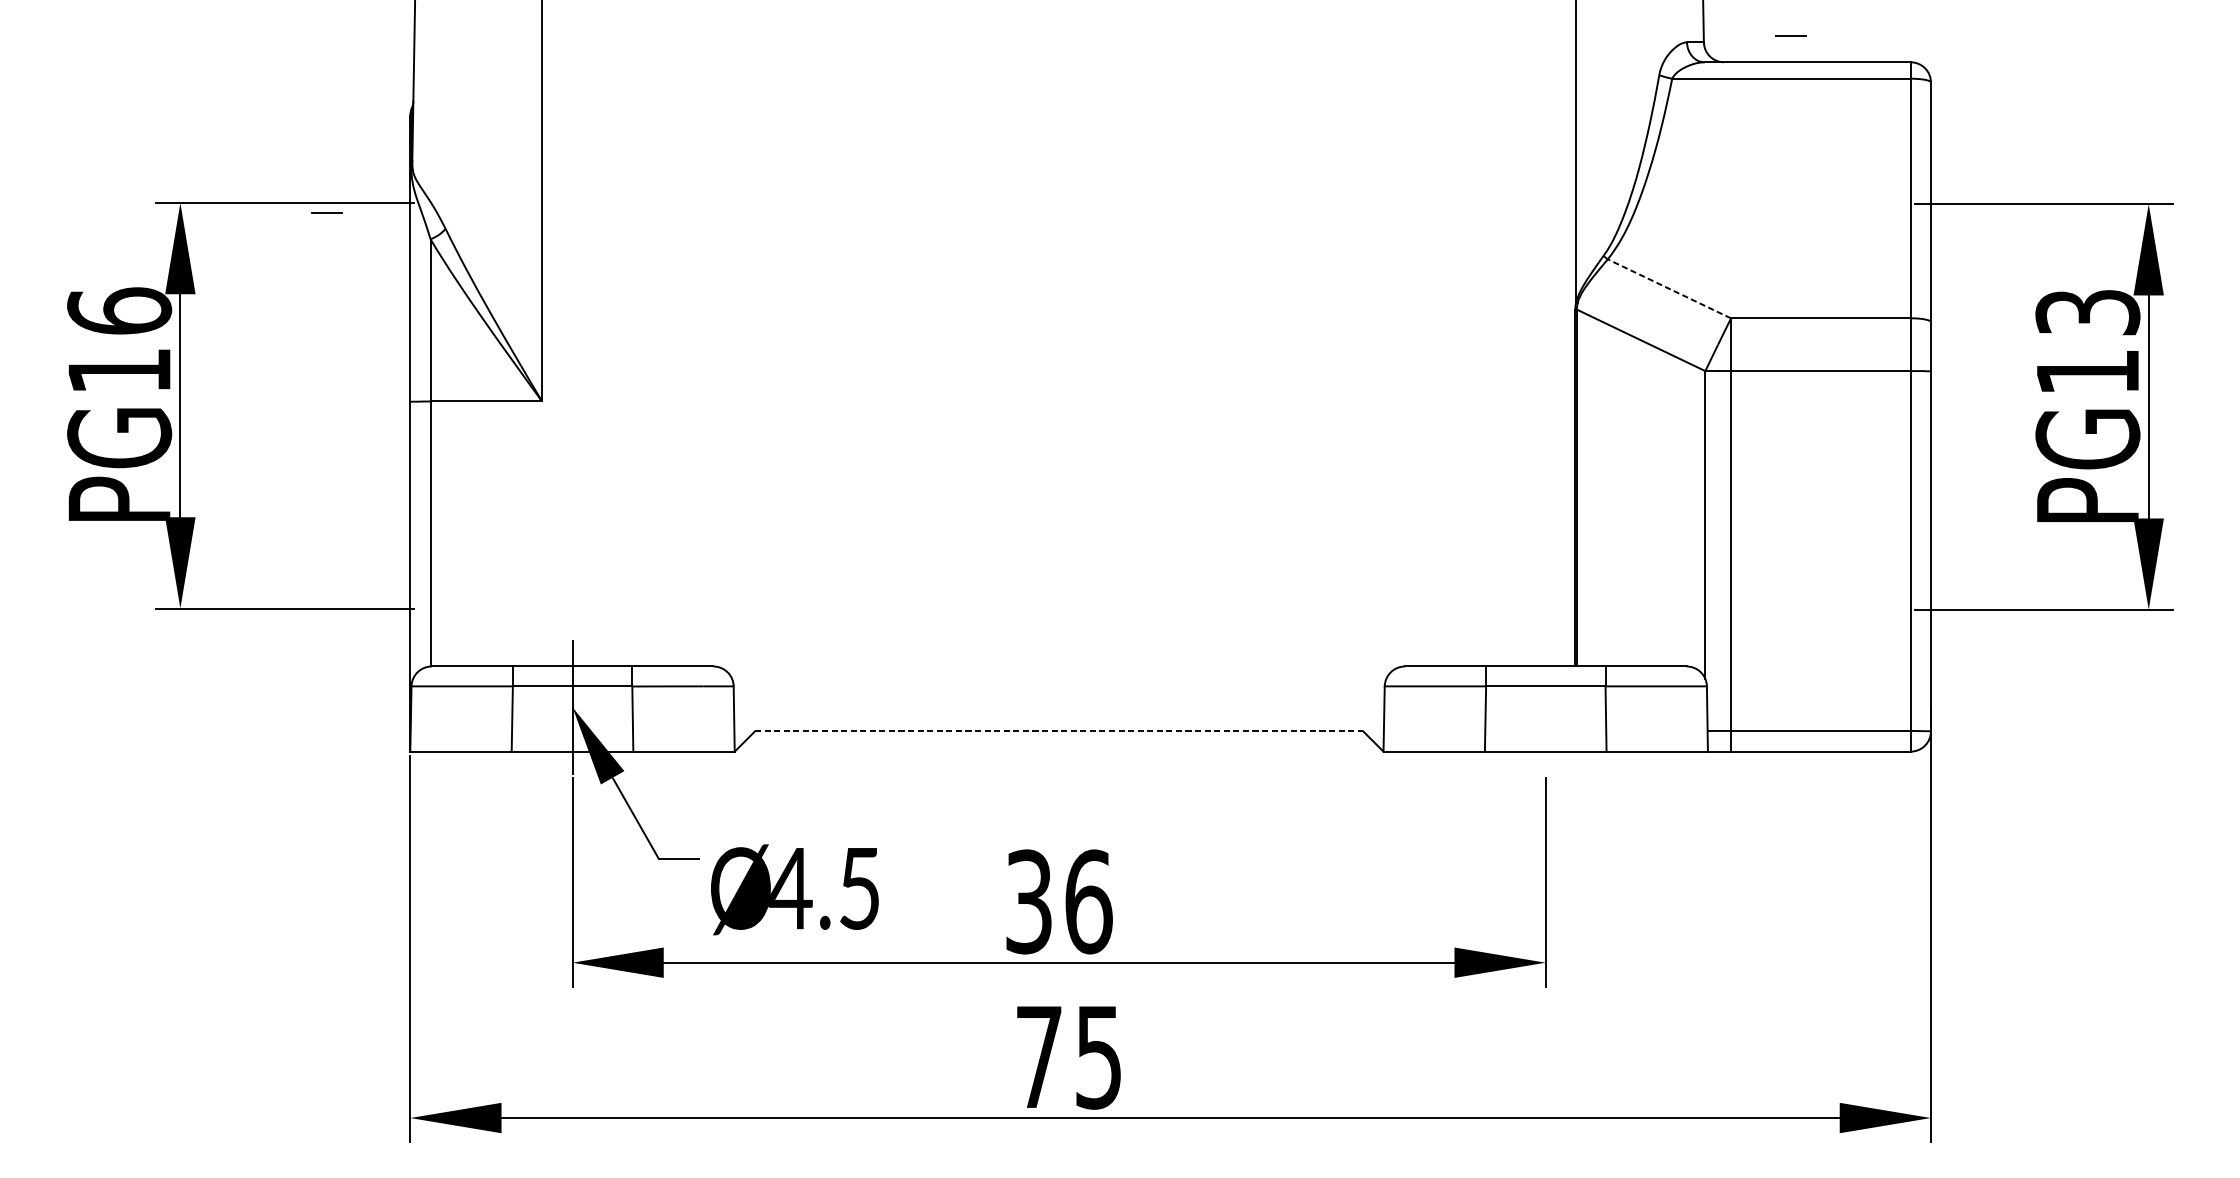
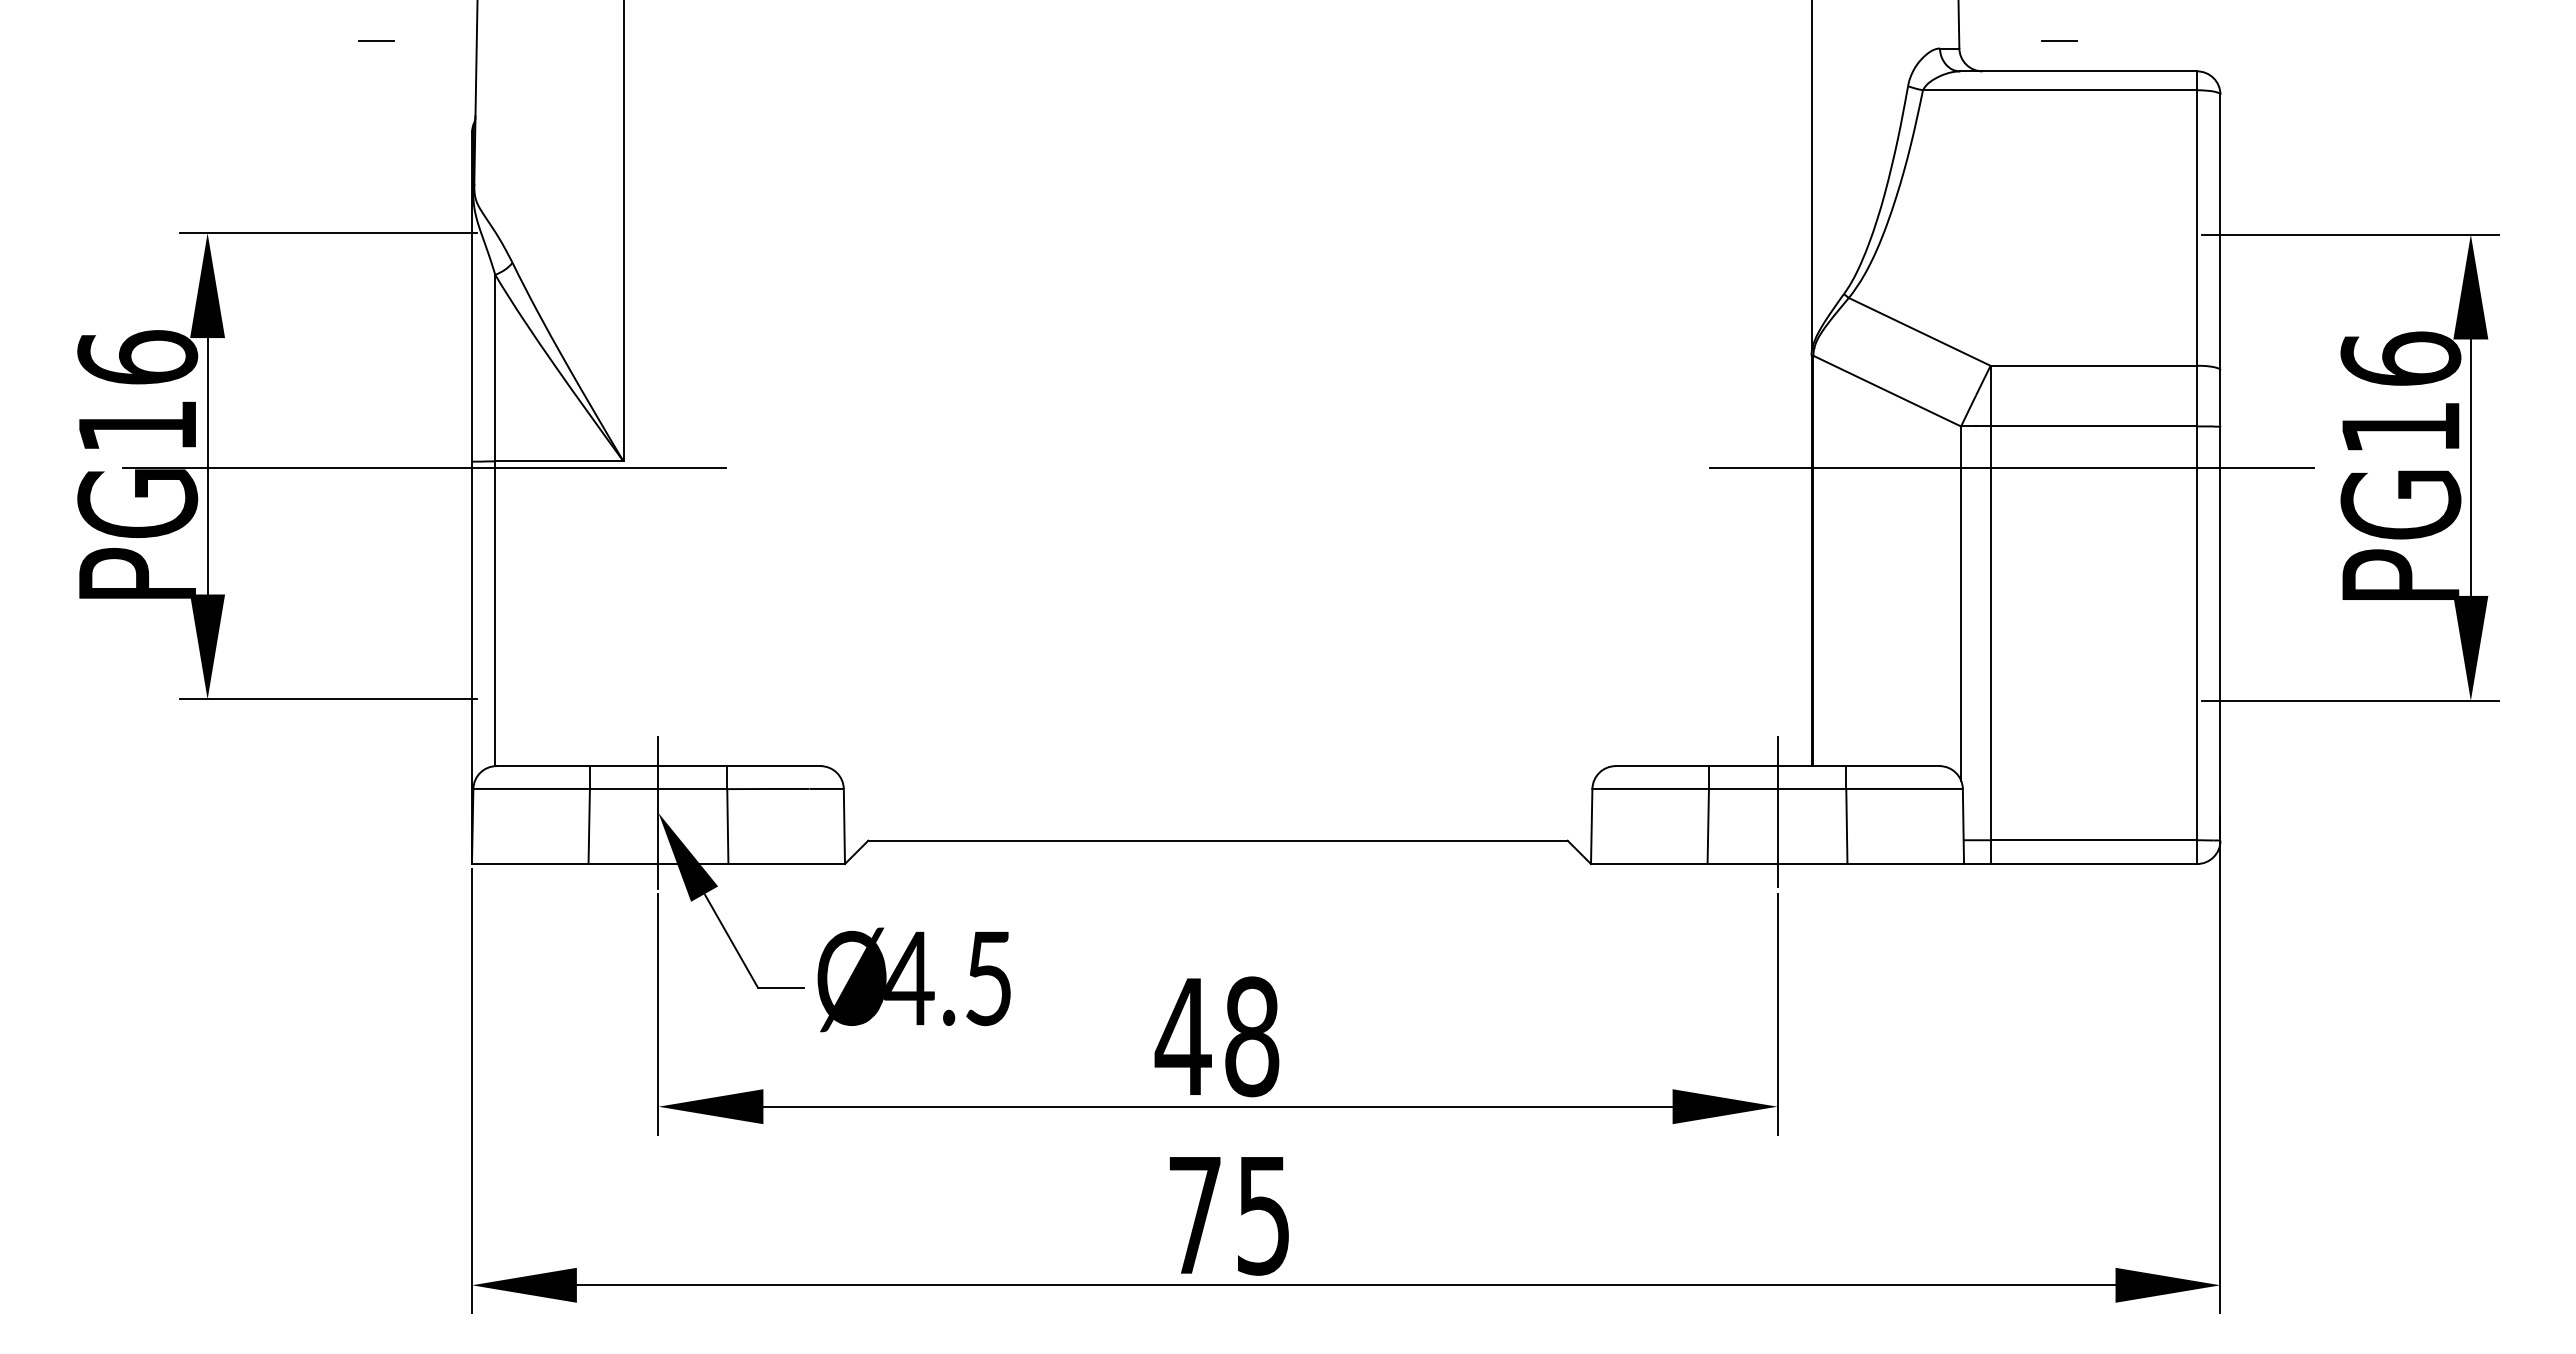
line: (327, 212) -> (376, 40), moved
line: (1669, 288) -> (1919, 331), dashed -> solid
text: (2087, 312) -> (2400, 358), PG13 -> PG16
line: (369, 406) -> (424, 467), added
line: (1749, 406) -> (2011, 467), added
line: (1545, 706) -> (1777, 812), added
line: (1059, 731) -> (1218, 840), dashed -> solid
text: (794, 889) -> (913, 979), moved
text: (1057, 901) -> (1216, 1036), 36 -> 48

